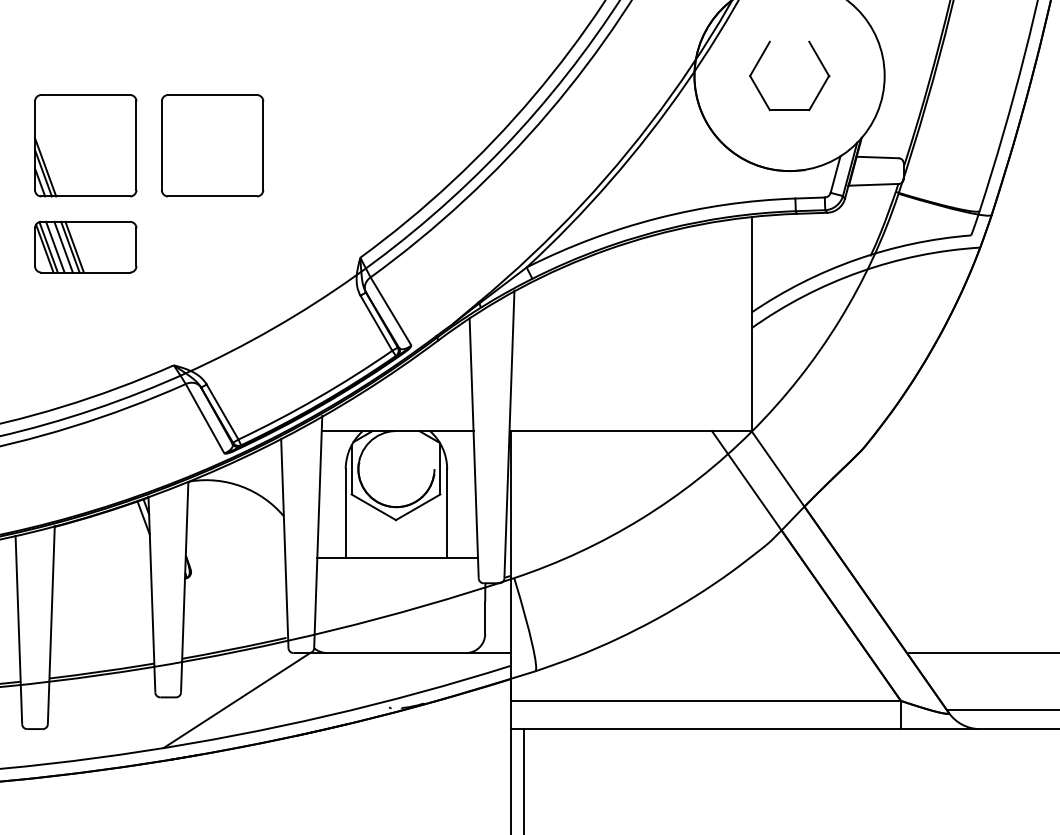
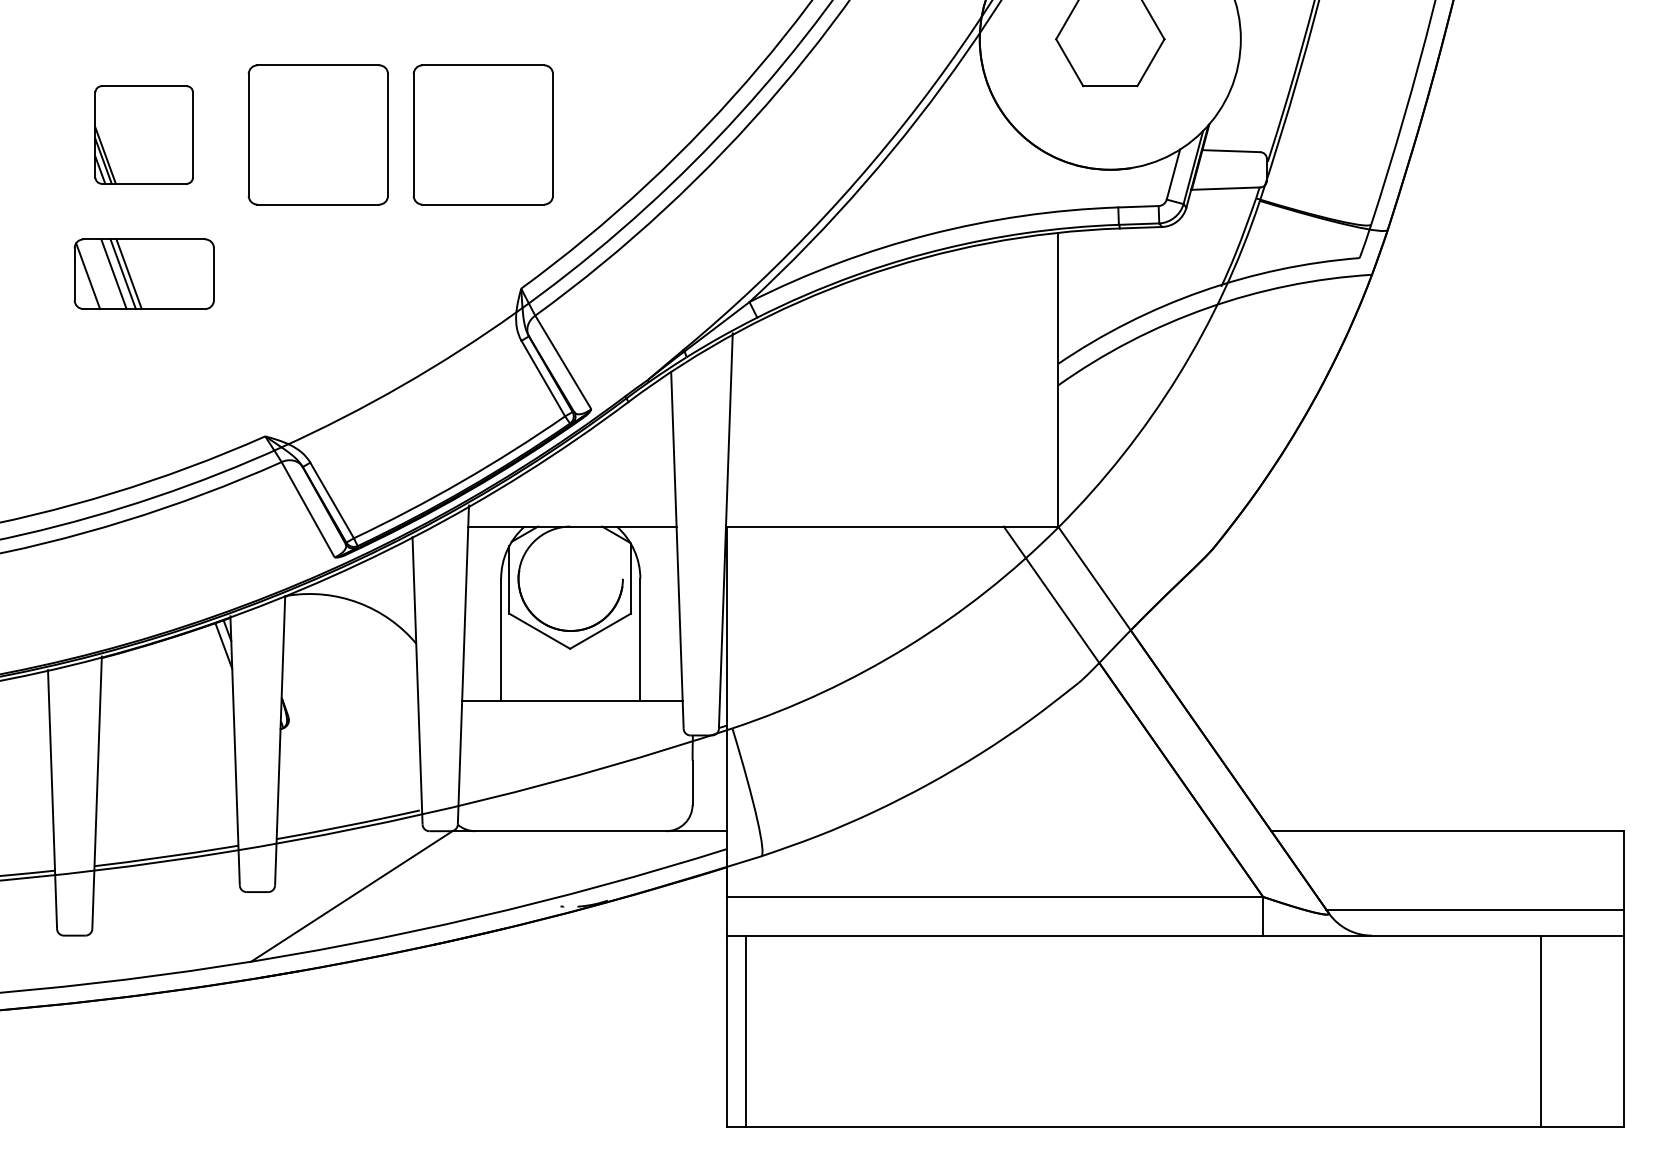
part: (85, 145) -> (143, 134), size x0.7
part: (332, 145) -> (482, 134), added
line: (48, 247) -> (93, 274), removed
line: (55, 247) -> (102, 274), removed

